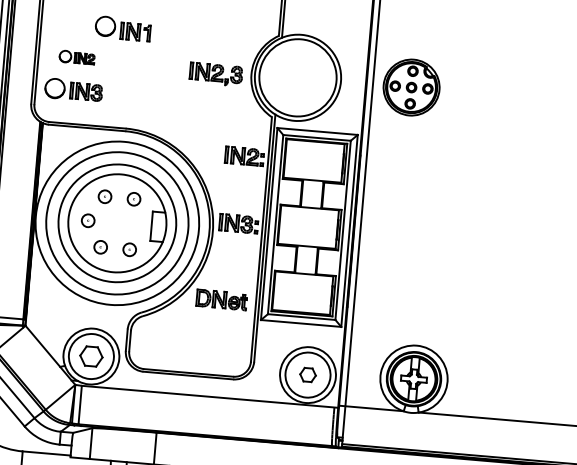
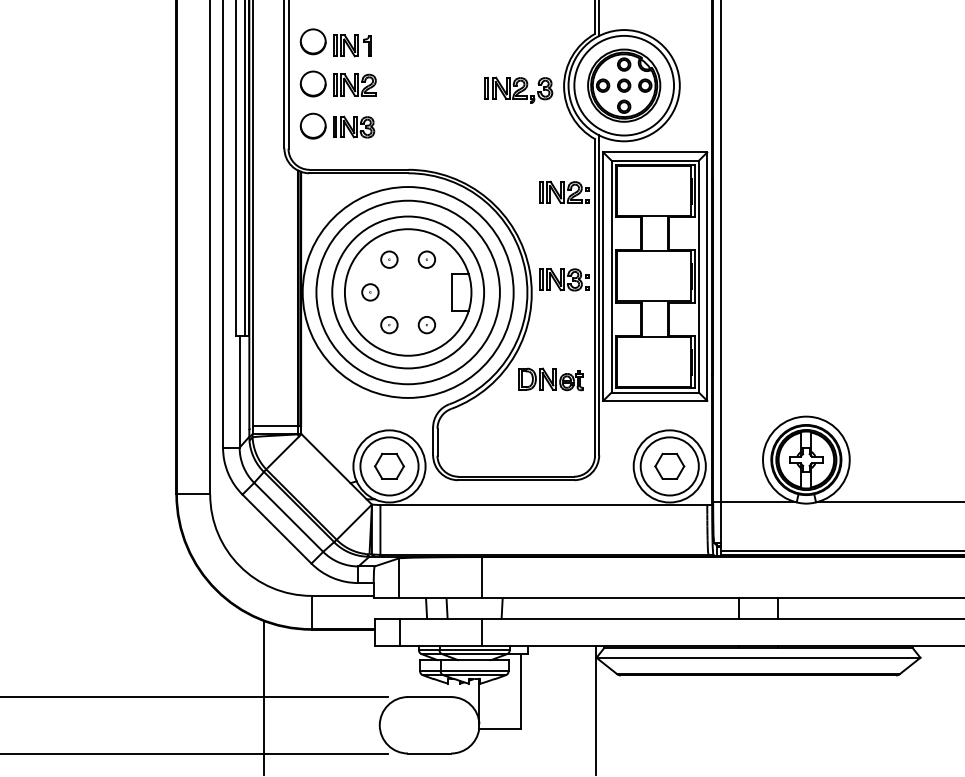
part: (122, 28) -> (335, 42), moved
part: (76, 57) -> (337, 83), size x1.67
part: (411, 87) -> (624, 85), moved
part: (307, 374) -> (669, 465), size x1.43

